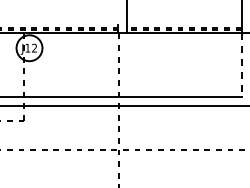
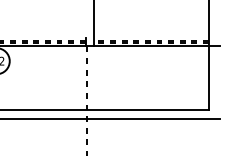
line: (241, 65) -> (208, 78), dashed -> solid

